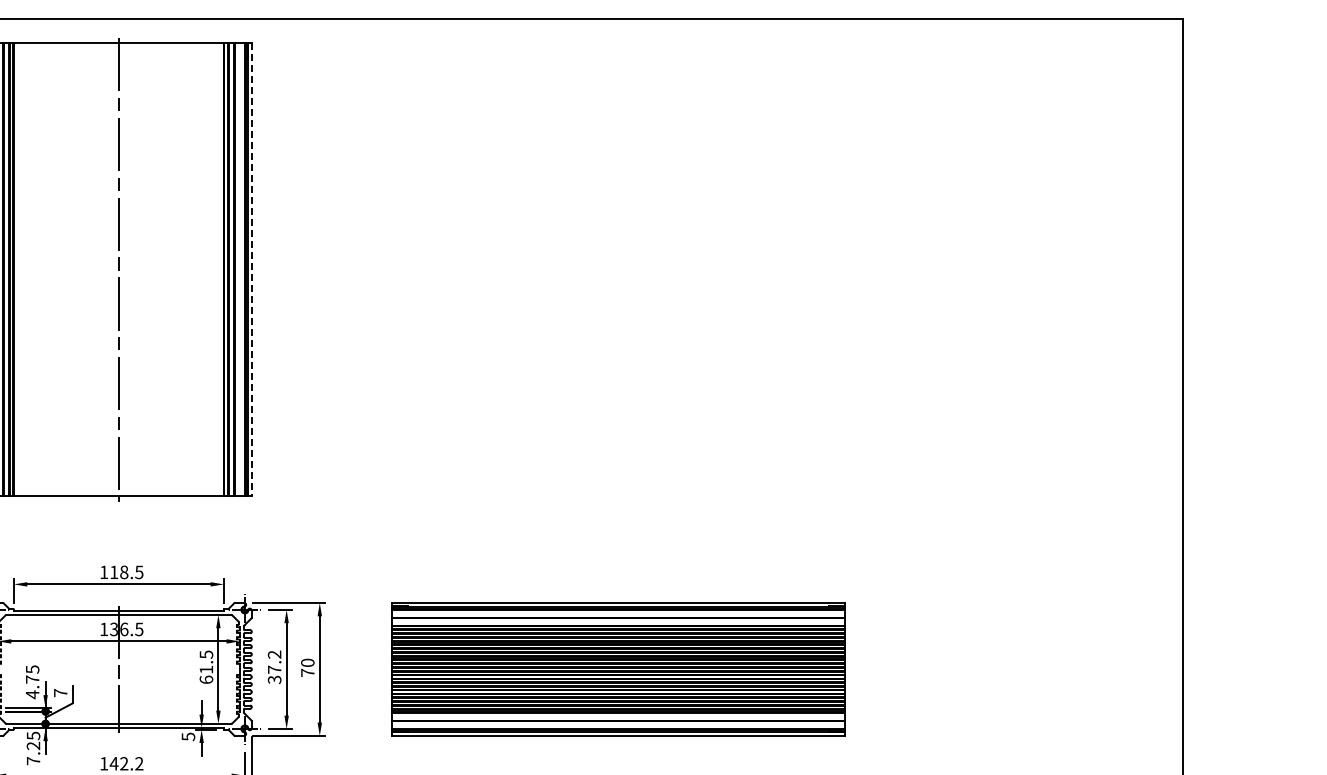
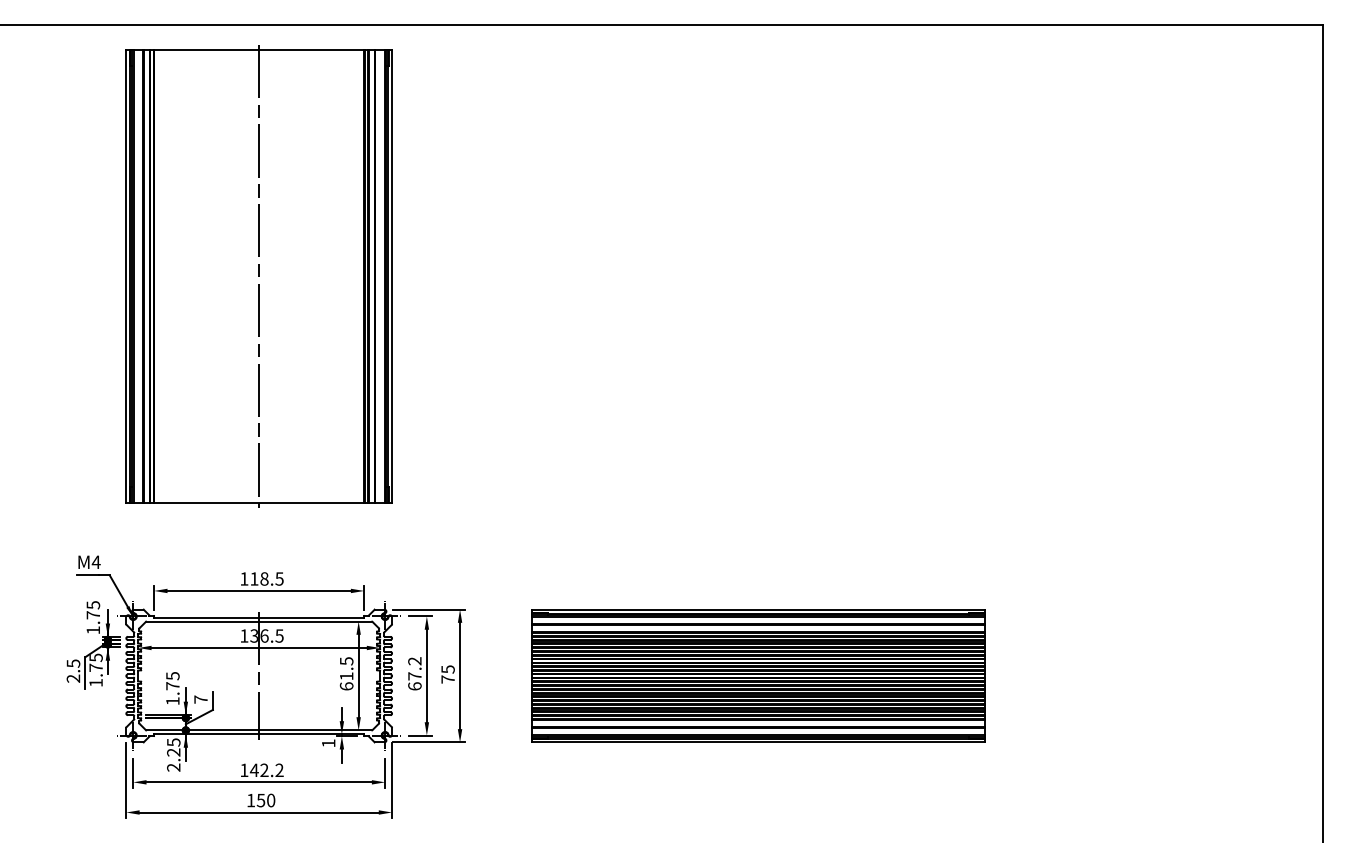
line: (252, 269) -> (392, 276), dashed -> solid
text: (307, 662) -> (447, 669), 70 -> 75
text: (274, 679) -> (414, 686), 37.2 -> 67.2
text: (32, 693) -> (172, 700), 4.75 -> 1.75
text: (188, 736) -> (328, 743), 5 -> 1
text: (33, 760) -> (173, 767), 7.25 -> 2.25

